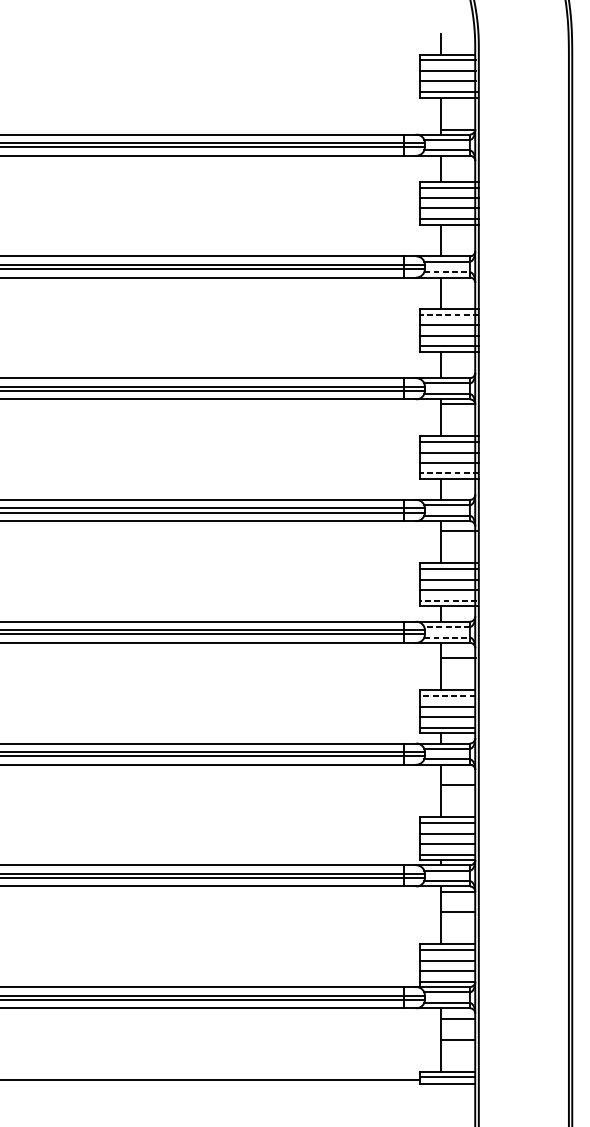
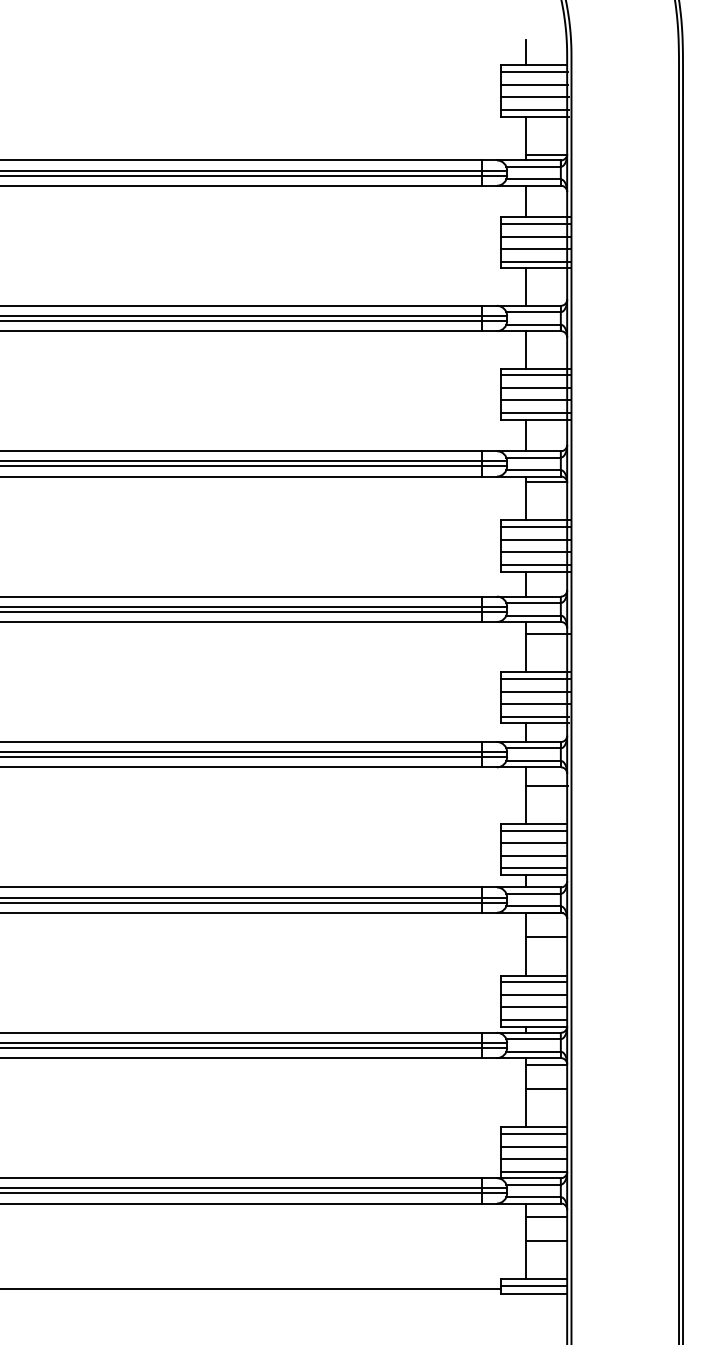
line: (447, 272) -> (534, 324), dashed -> solid
line: (448, 314) -> (535, 375), dashed -> solid
line: (448, 473) -> (535, 565), dashed -> solid
line: (447, 600) -> (534, 716), dashed -> solid
line: (447, 627) -> (533, 748), dashed -> solid
line: (447, 638) -> (534, 761), dashed -> solid
line: (447, 695) -> (533, 830), dashed -> solid

